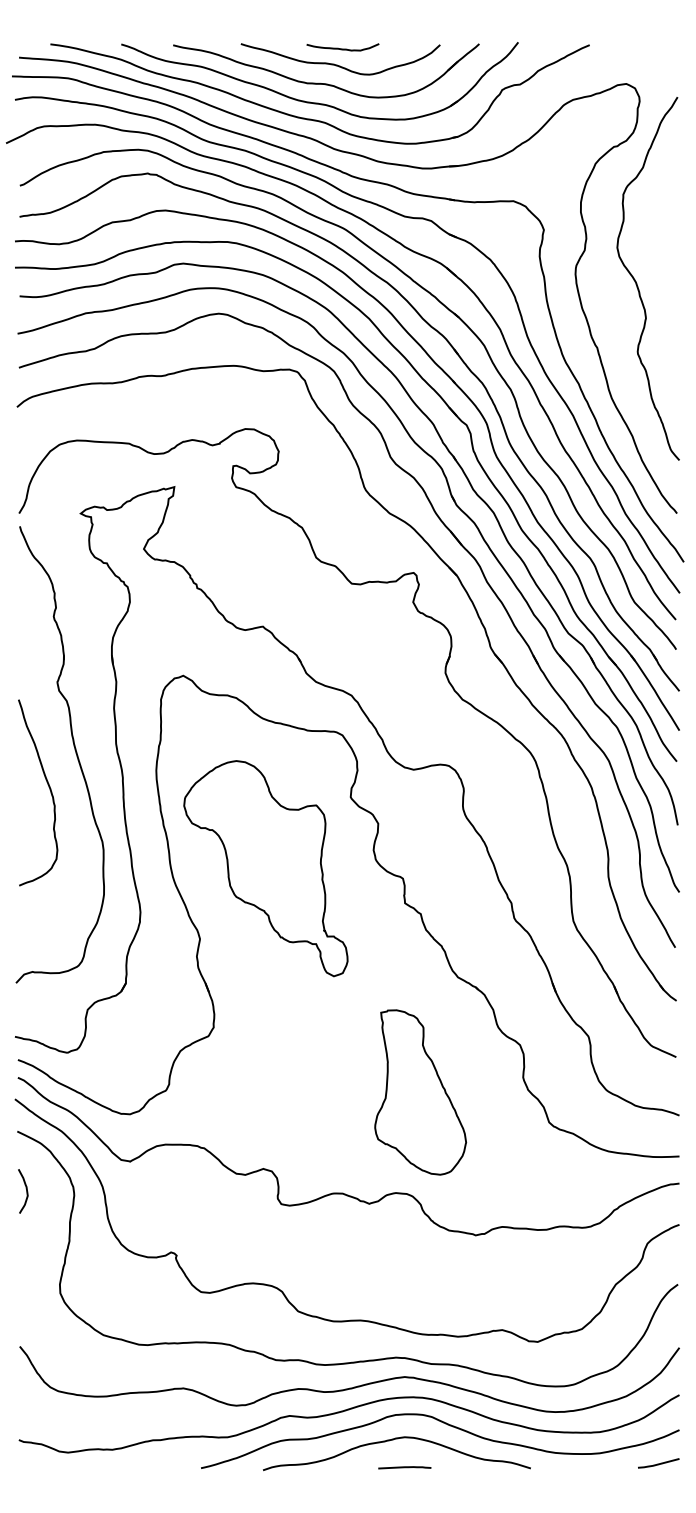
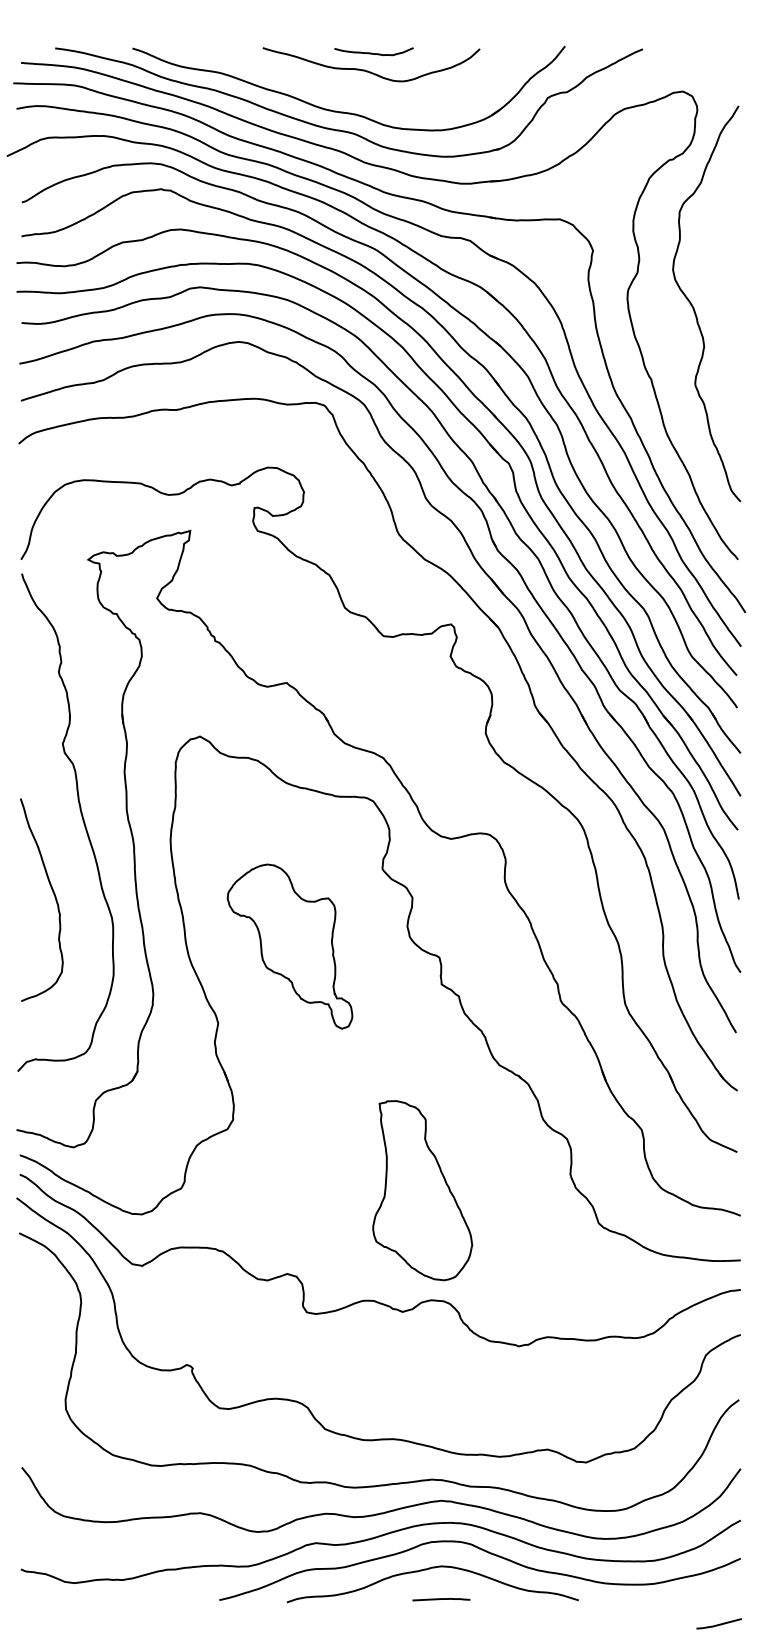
part: (325, 82) -> (354, 90), removed
curve: (48, 787) -> (53, 894), moved
part: (265, 868) -> (289, 946), size x0.7
part: (420, 1092) -> (422, 1190), moved
curve: (25, 1190) -> (28, 1297), removed
line: (659, 1463) -> (719, 1623), moved

